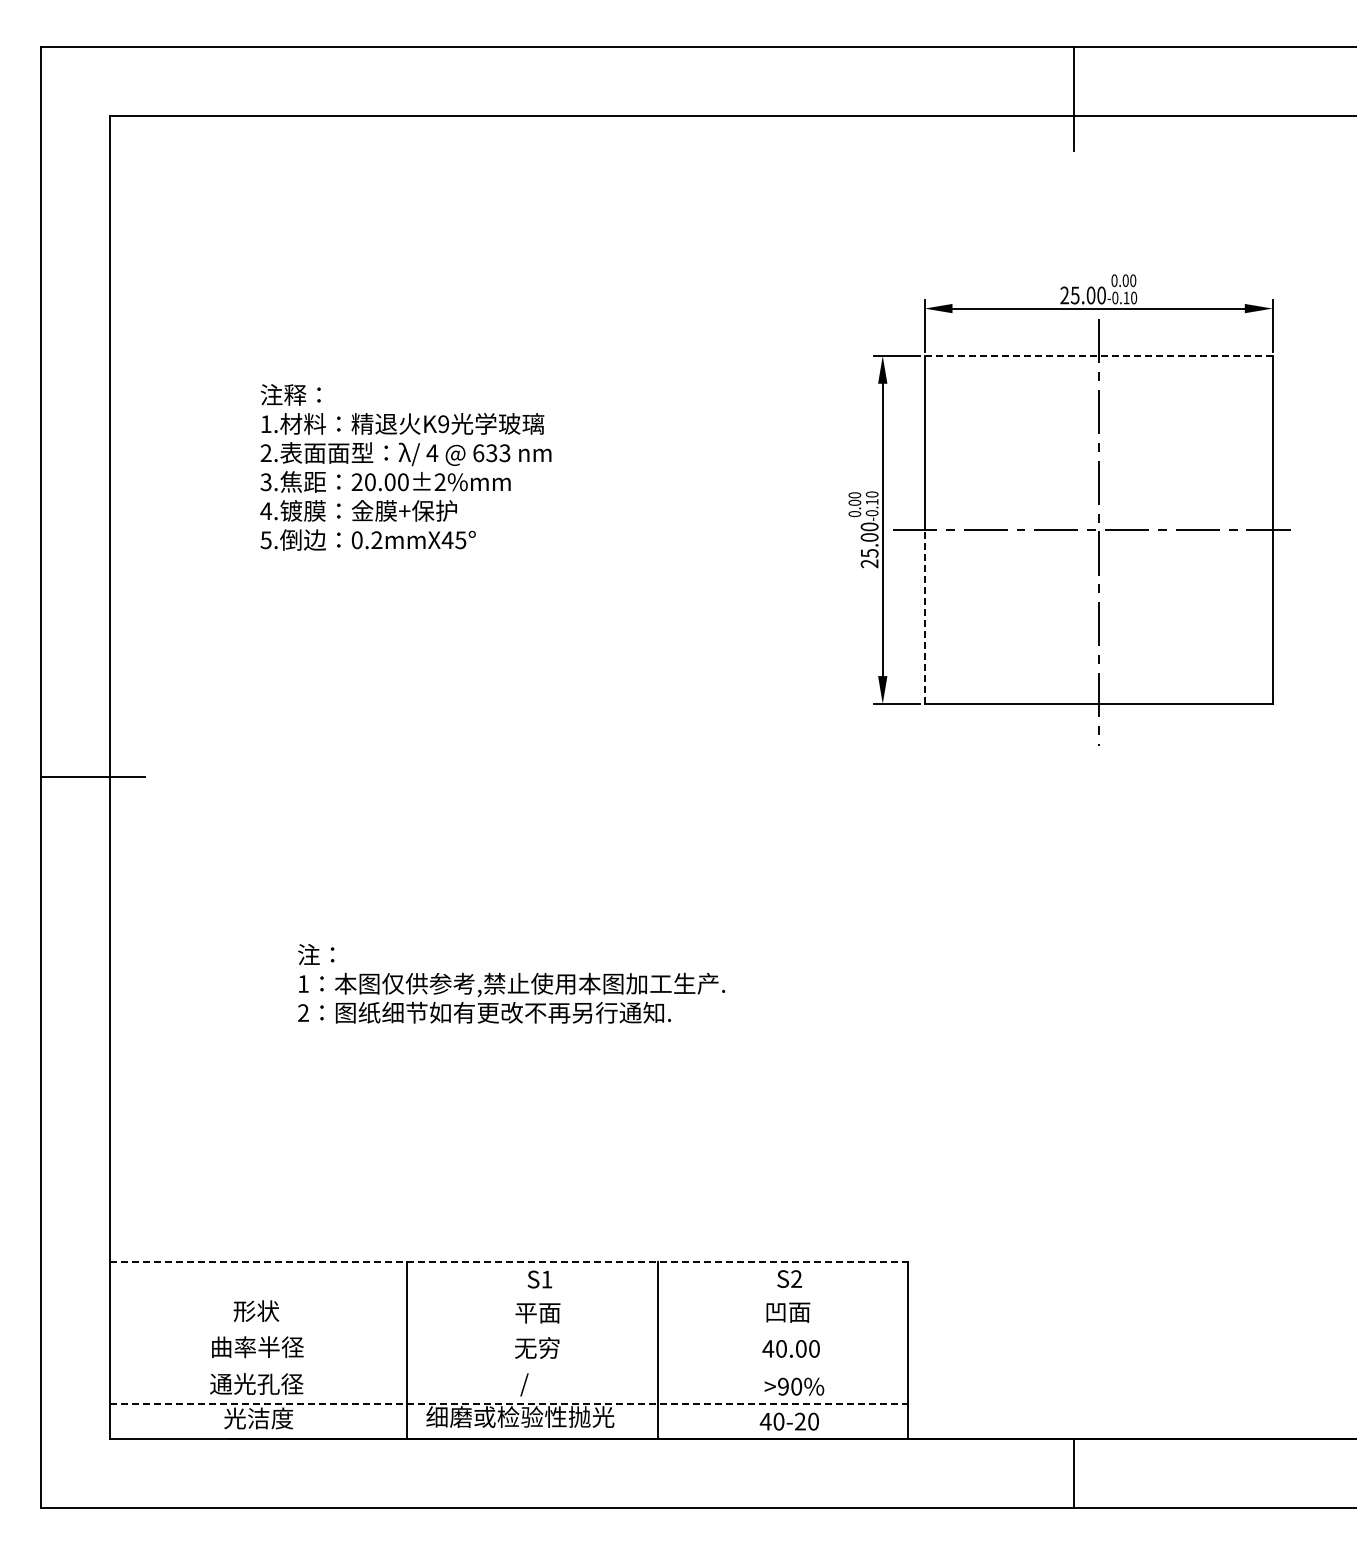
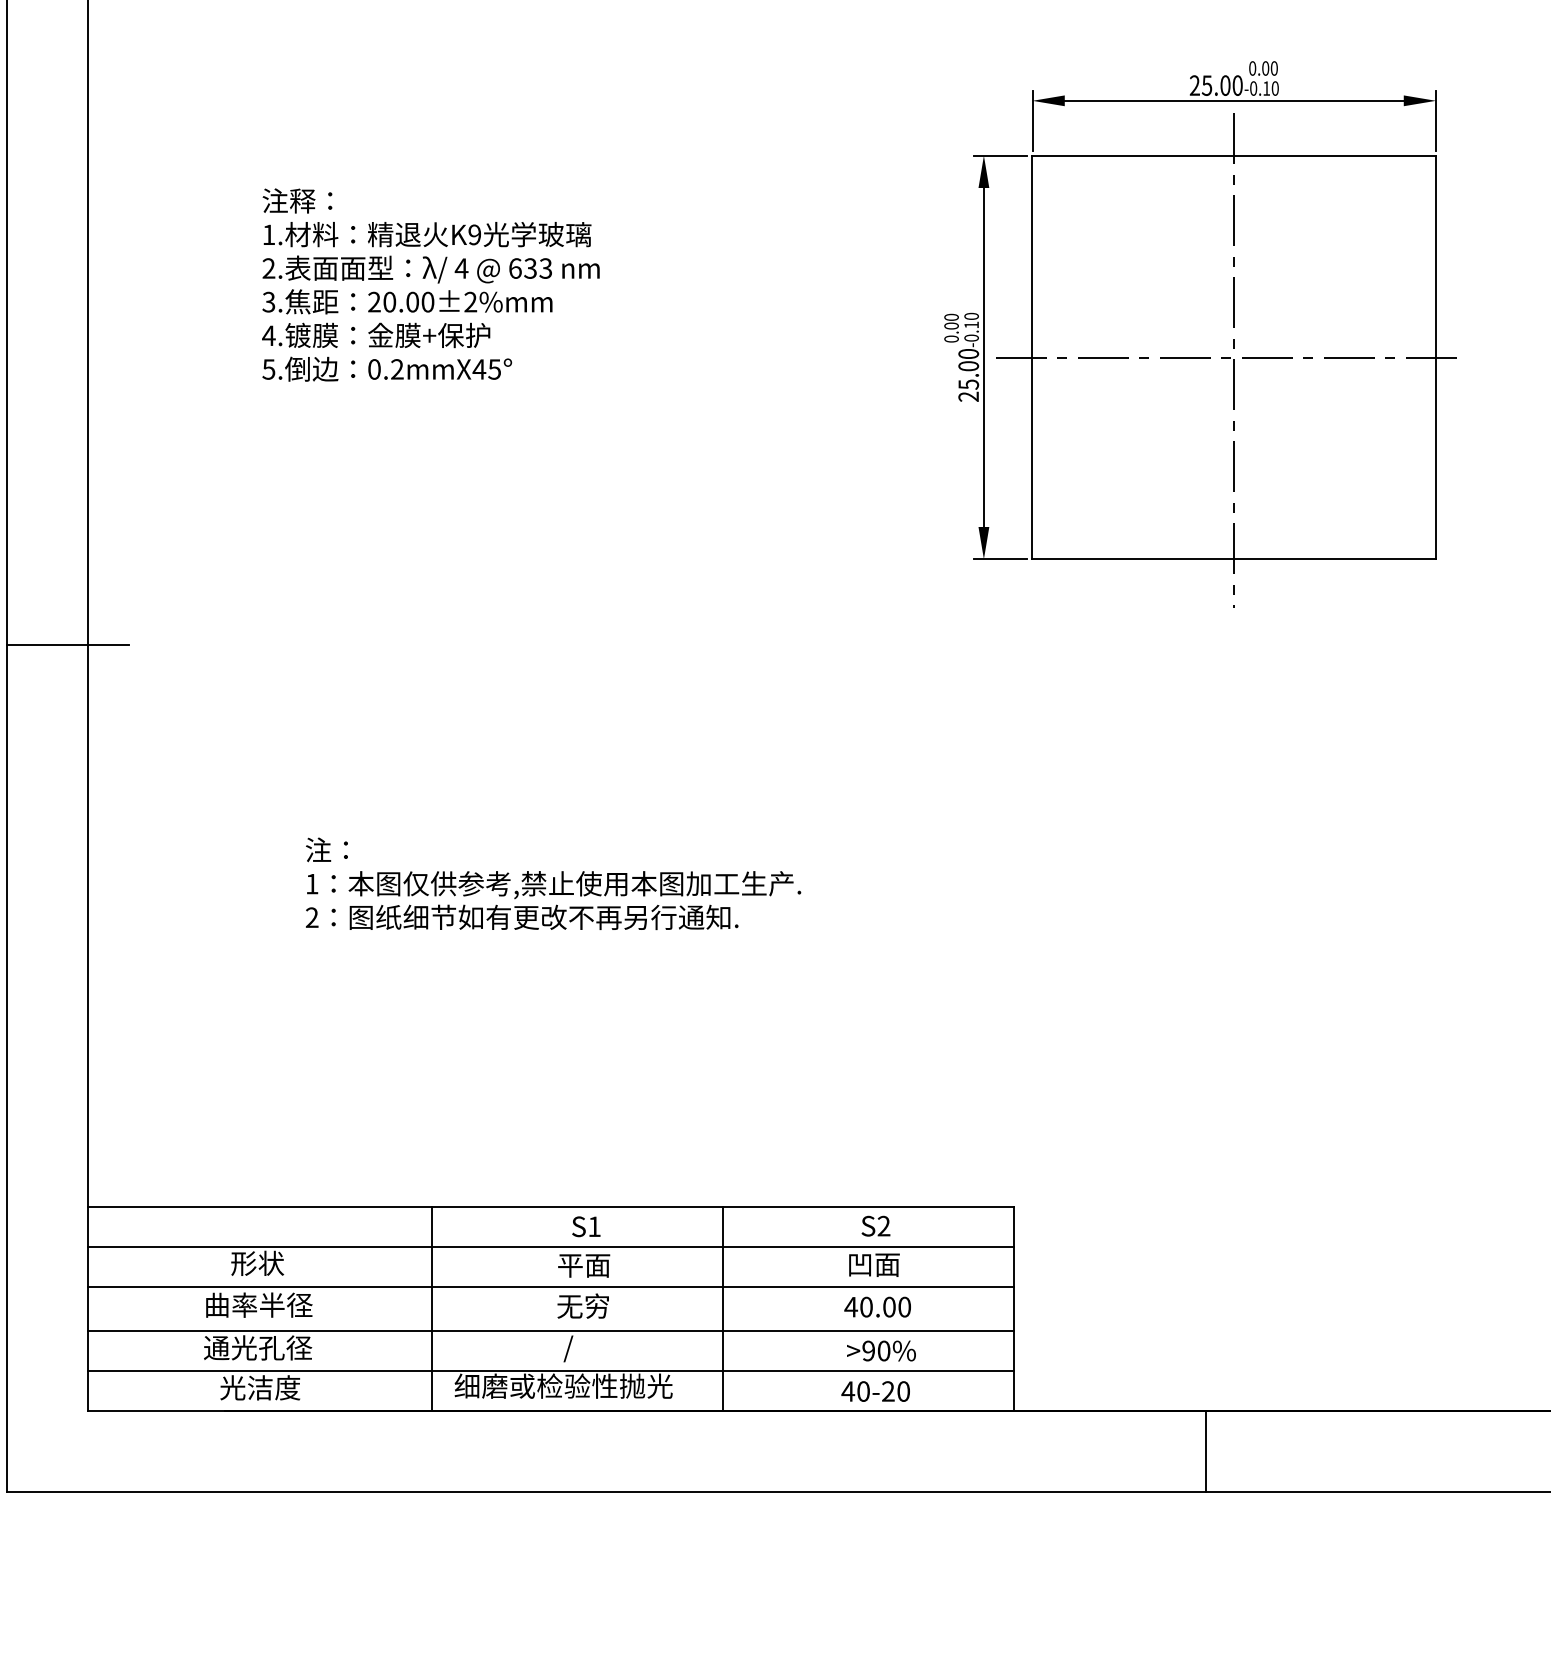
line: (1099, 355) -> (1235, 155), dashed -> solid
line: (924, 616) -> (1032, 457), dashed -> solid
line: (509, 1262) -> (551, 1206), dashed -> solid
line: (509, 1297) -> (551, 1247), added
line: (509, 1331) -> (551, 1286), added
line: (509, 1369) -> (551, 1331), added
line: (509, 1403) -> (551, 1370), dashed -> solid

